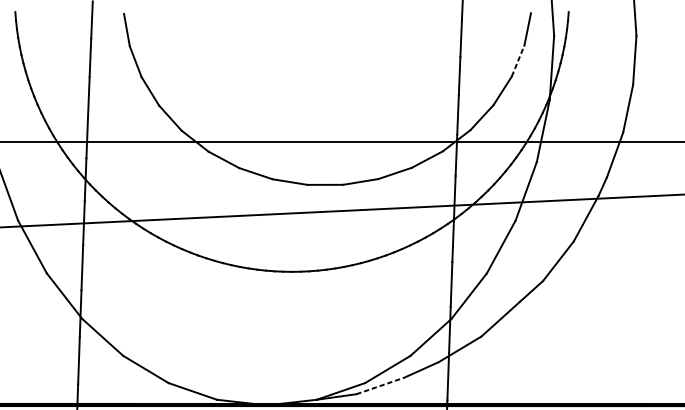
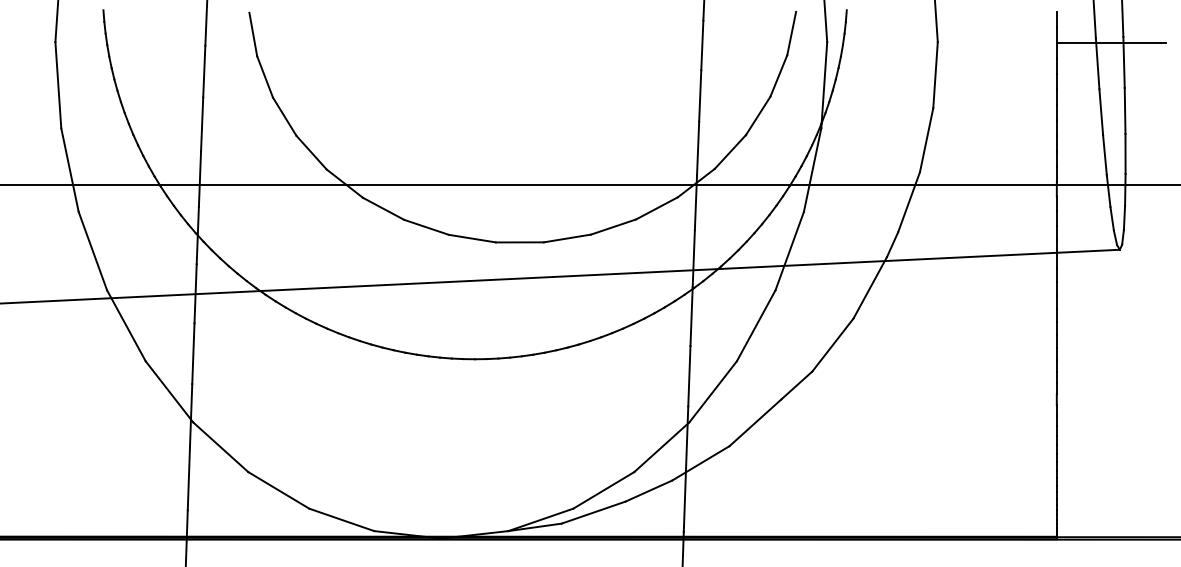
line: (518, 60) -> (779, 75), dashed -> solid
line: (380, 385) -> (593, 512), dashed -> solid

